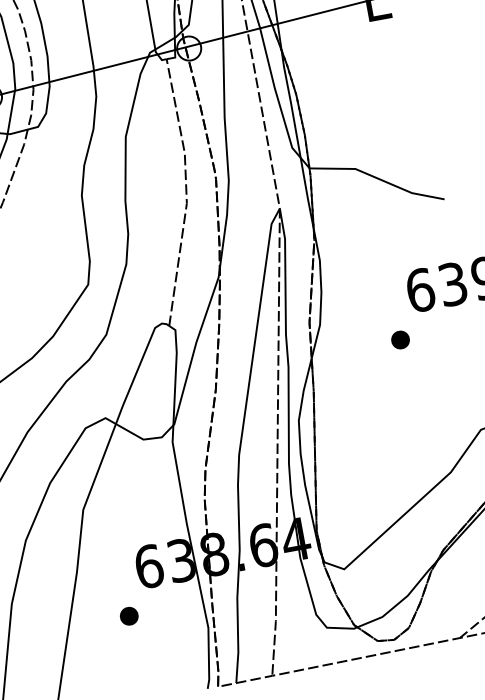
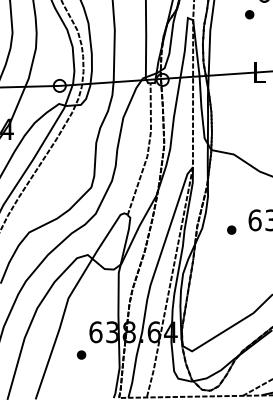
part: (399, 338) -> (231, 229), moved

